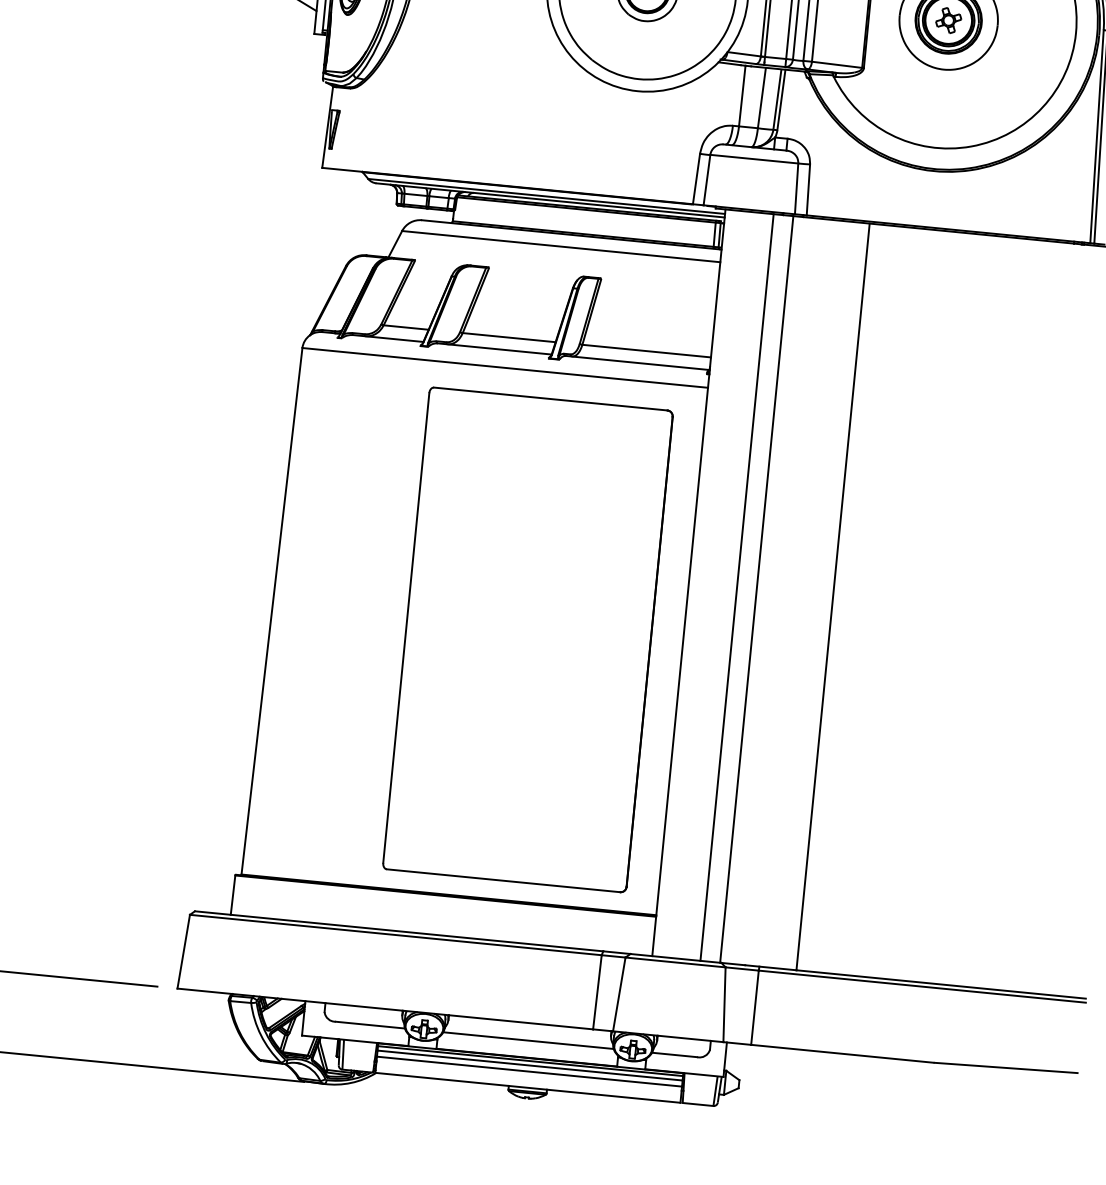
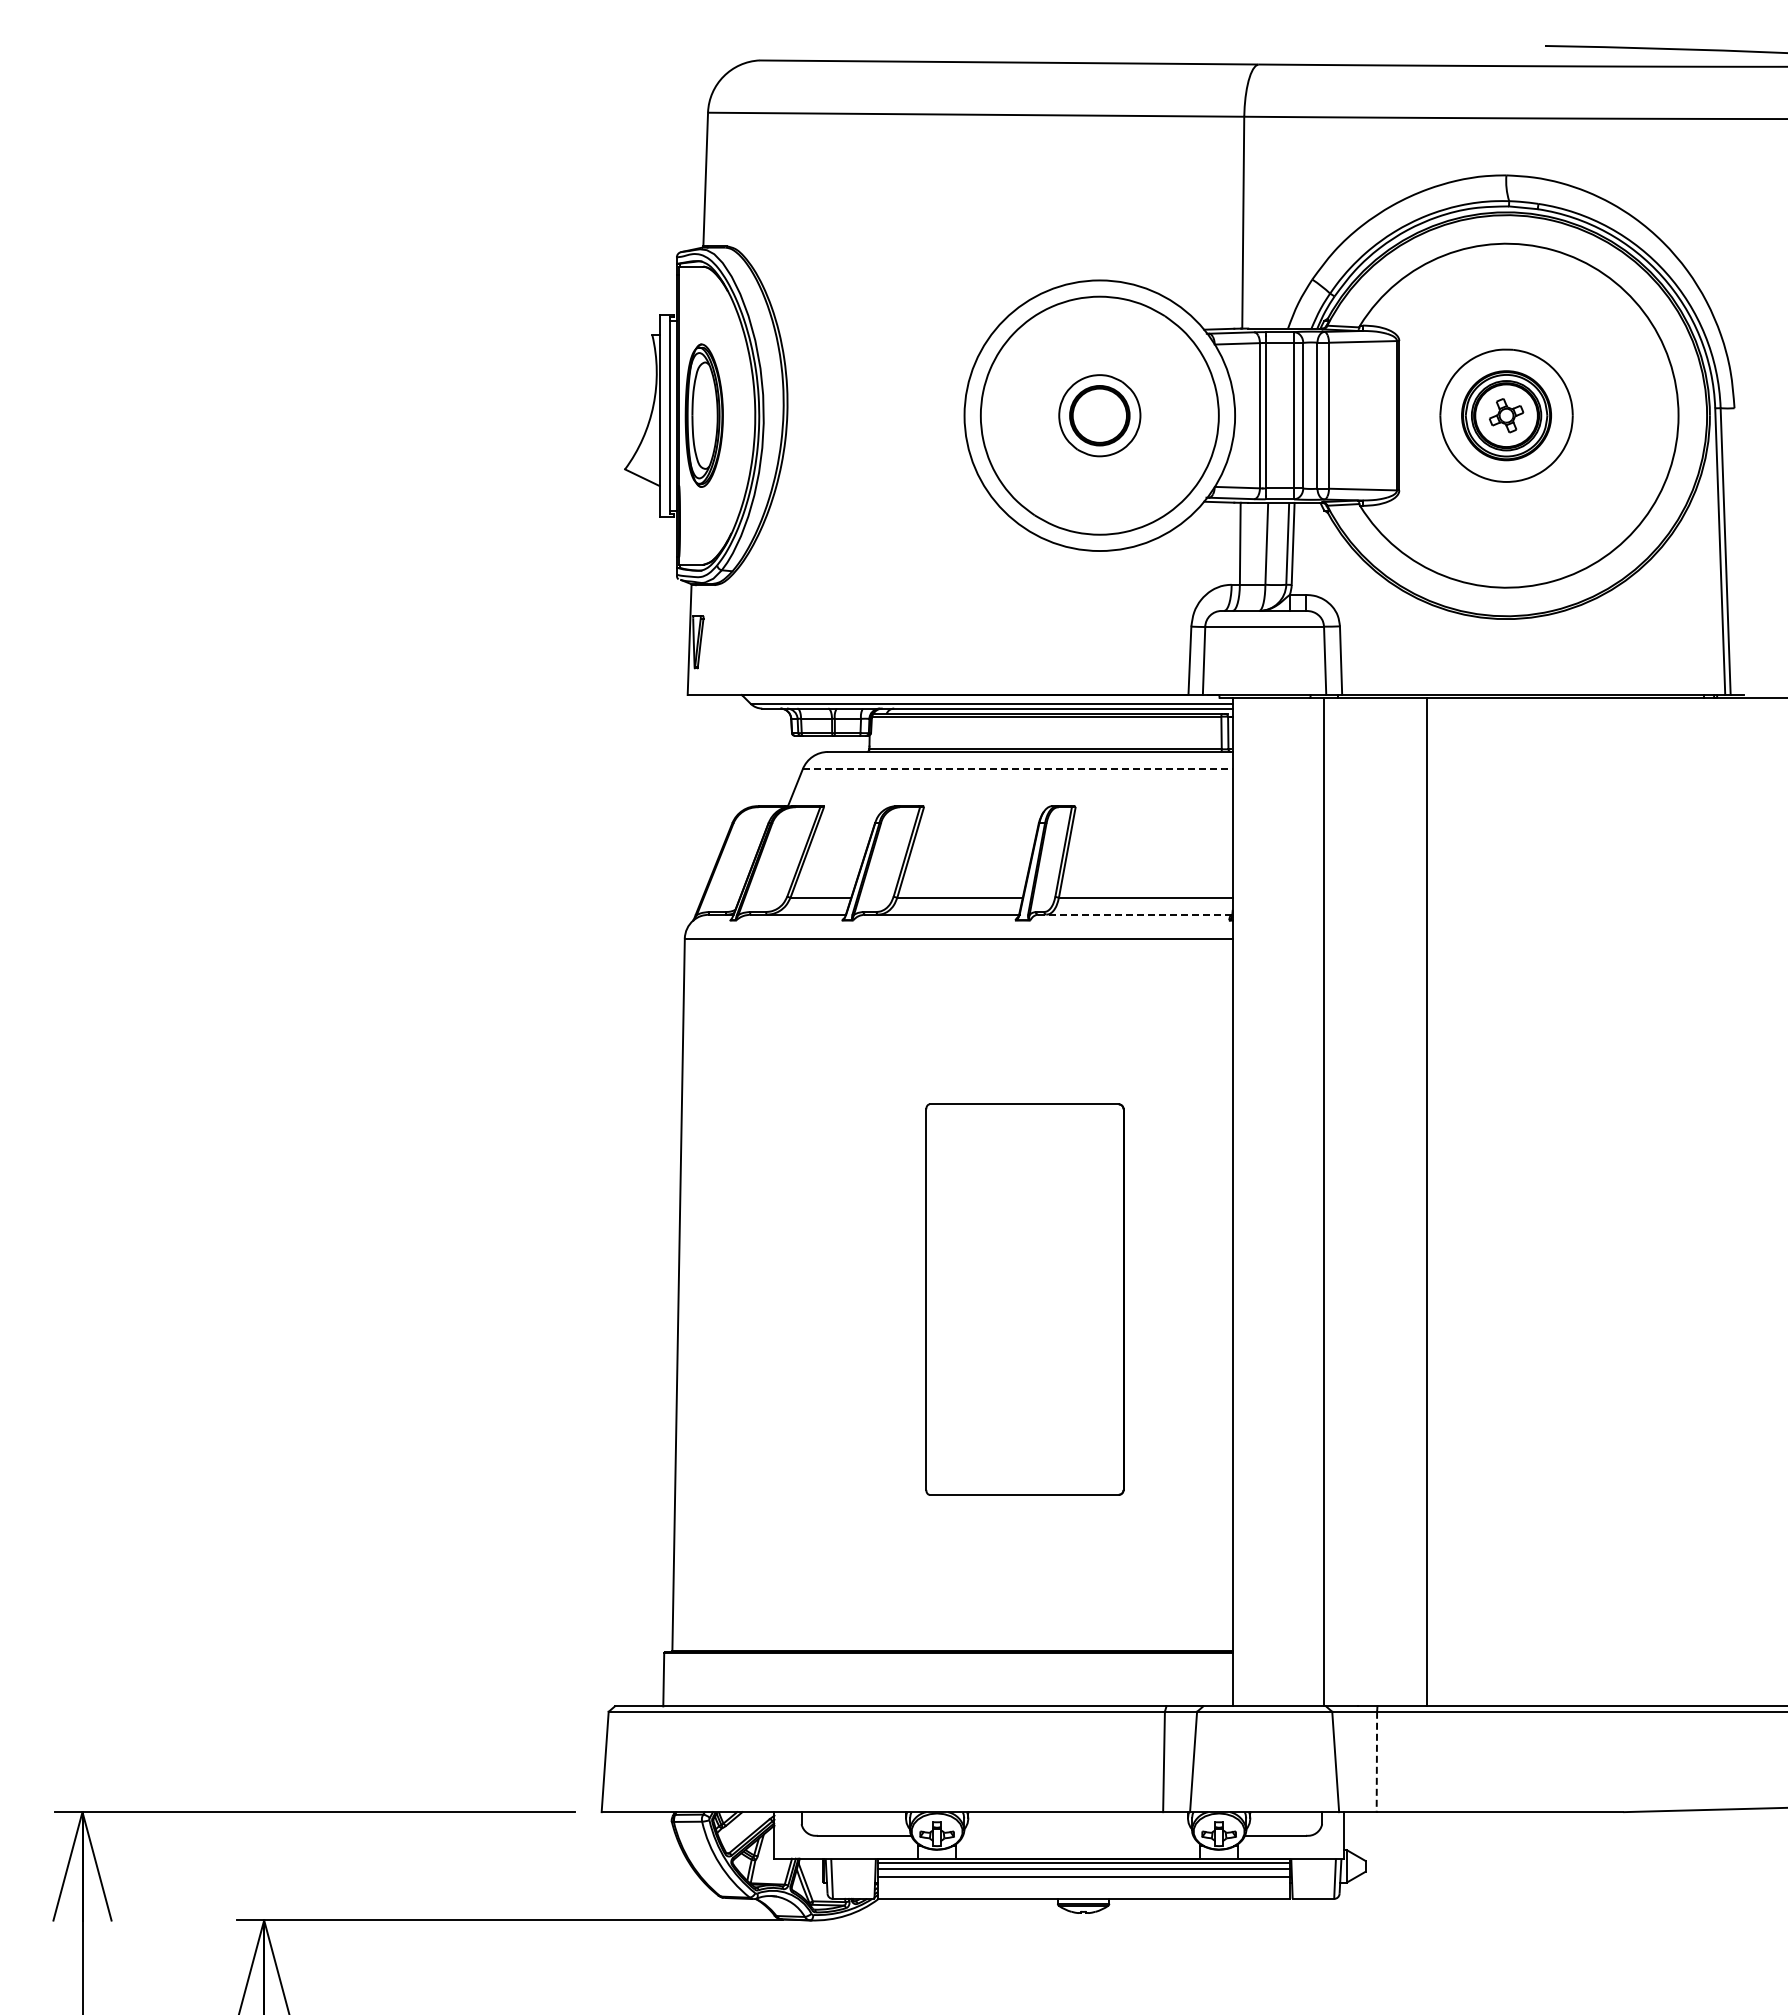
line: (560, 246) -> (1017, 769), solid -> dashed
line: (637, 362) -> (1135, 914), solid -> dashed
line: (736, 587) -> (1297, 1201), removed
part: (527, 639) -> (1024, 1299), size x0.6
line: (754, 1008) -> (1376, 1762), solid -> dashed
line: (528, 1040) -> (1077, 1835), removed

